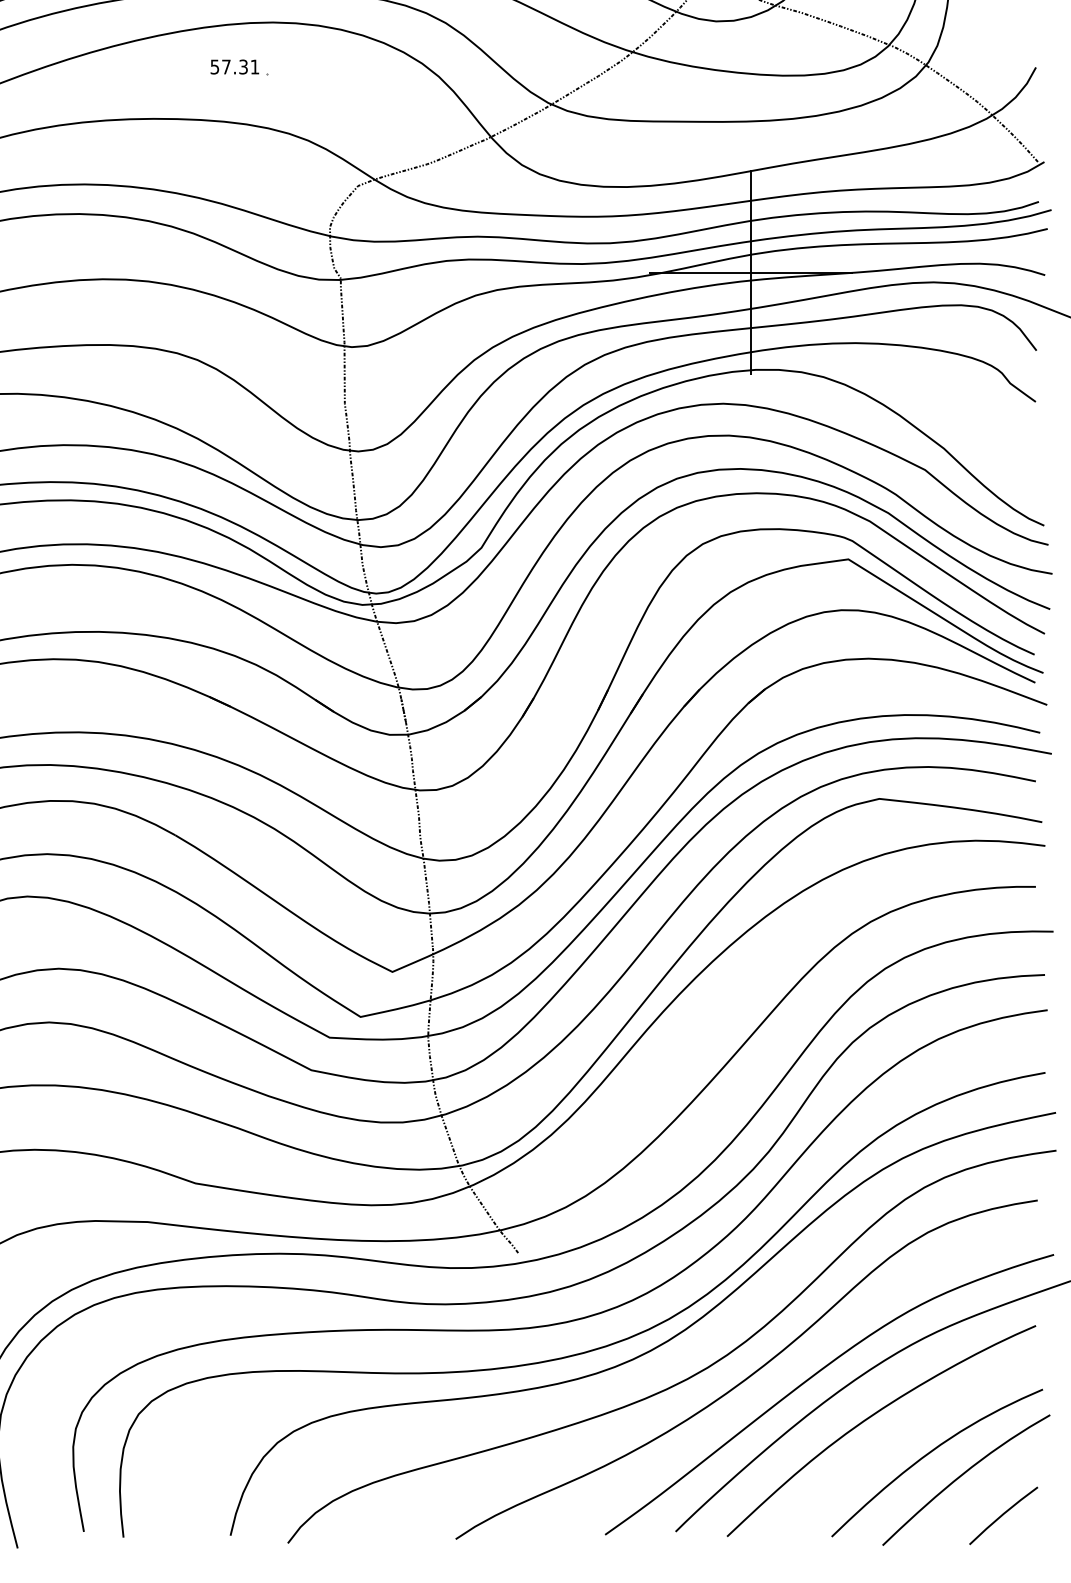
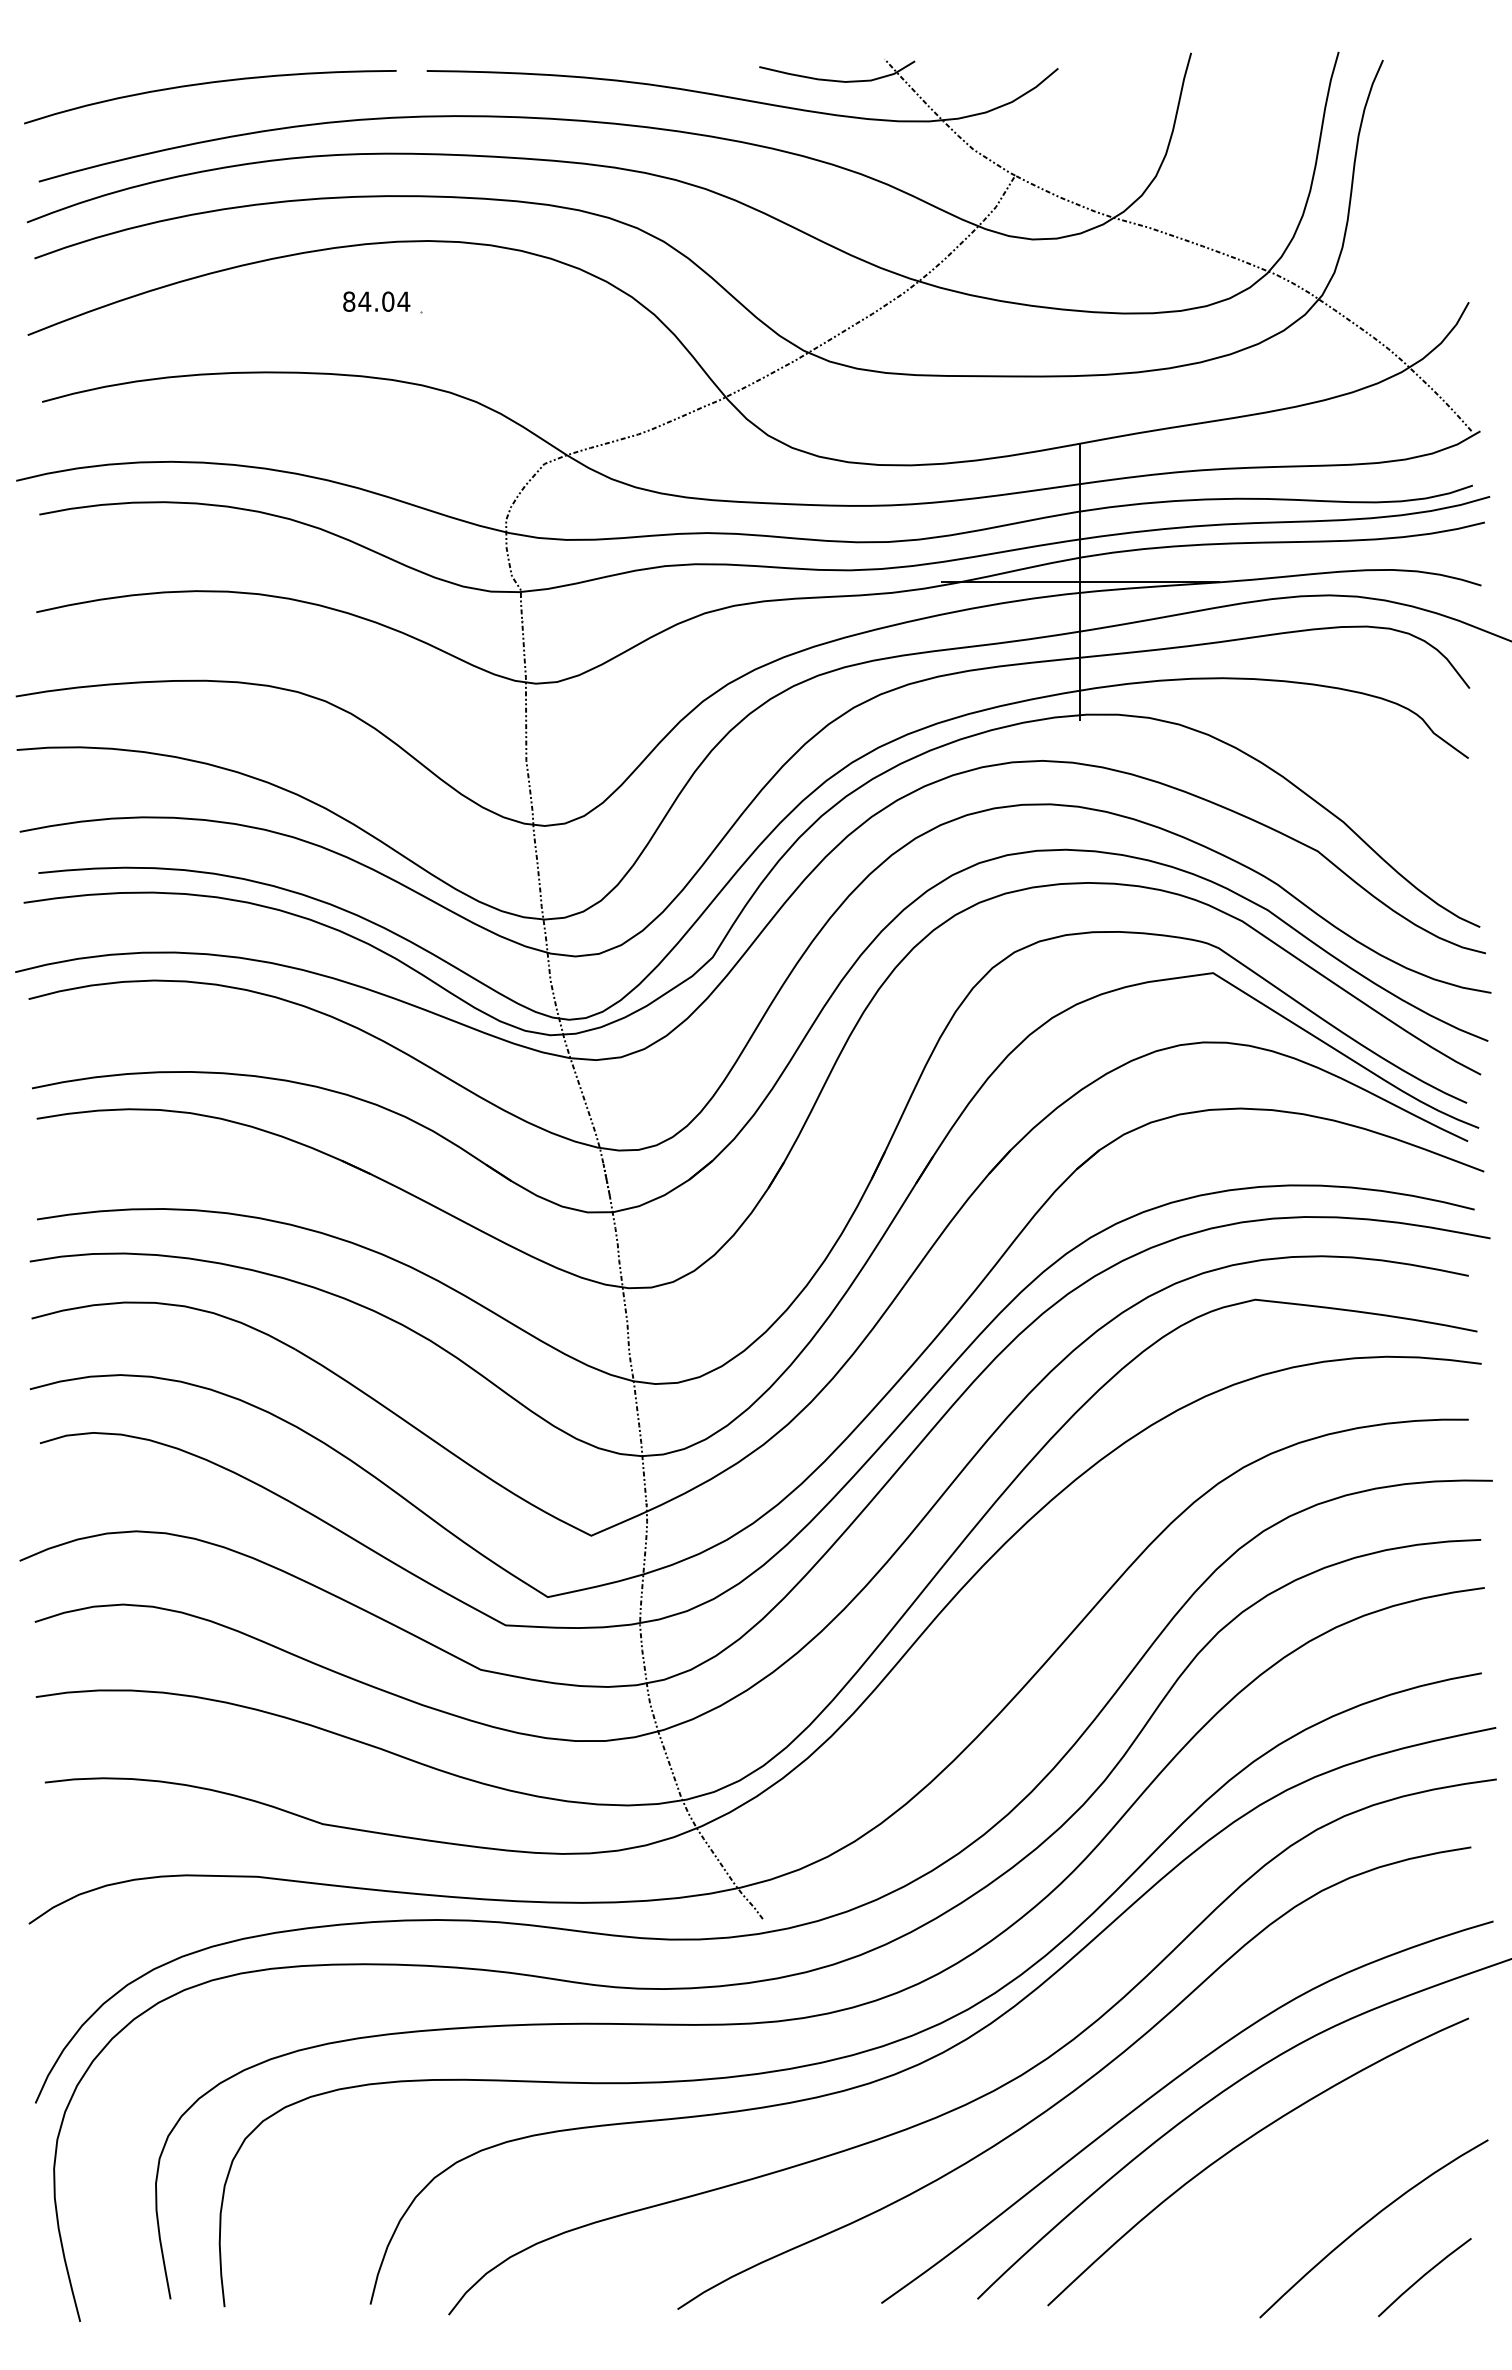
text: (234, 66) -> (376, 301), 57.31 -> 84.04
curve: (930, 1453) -> (1324, 2192), removed

